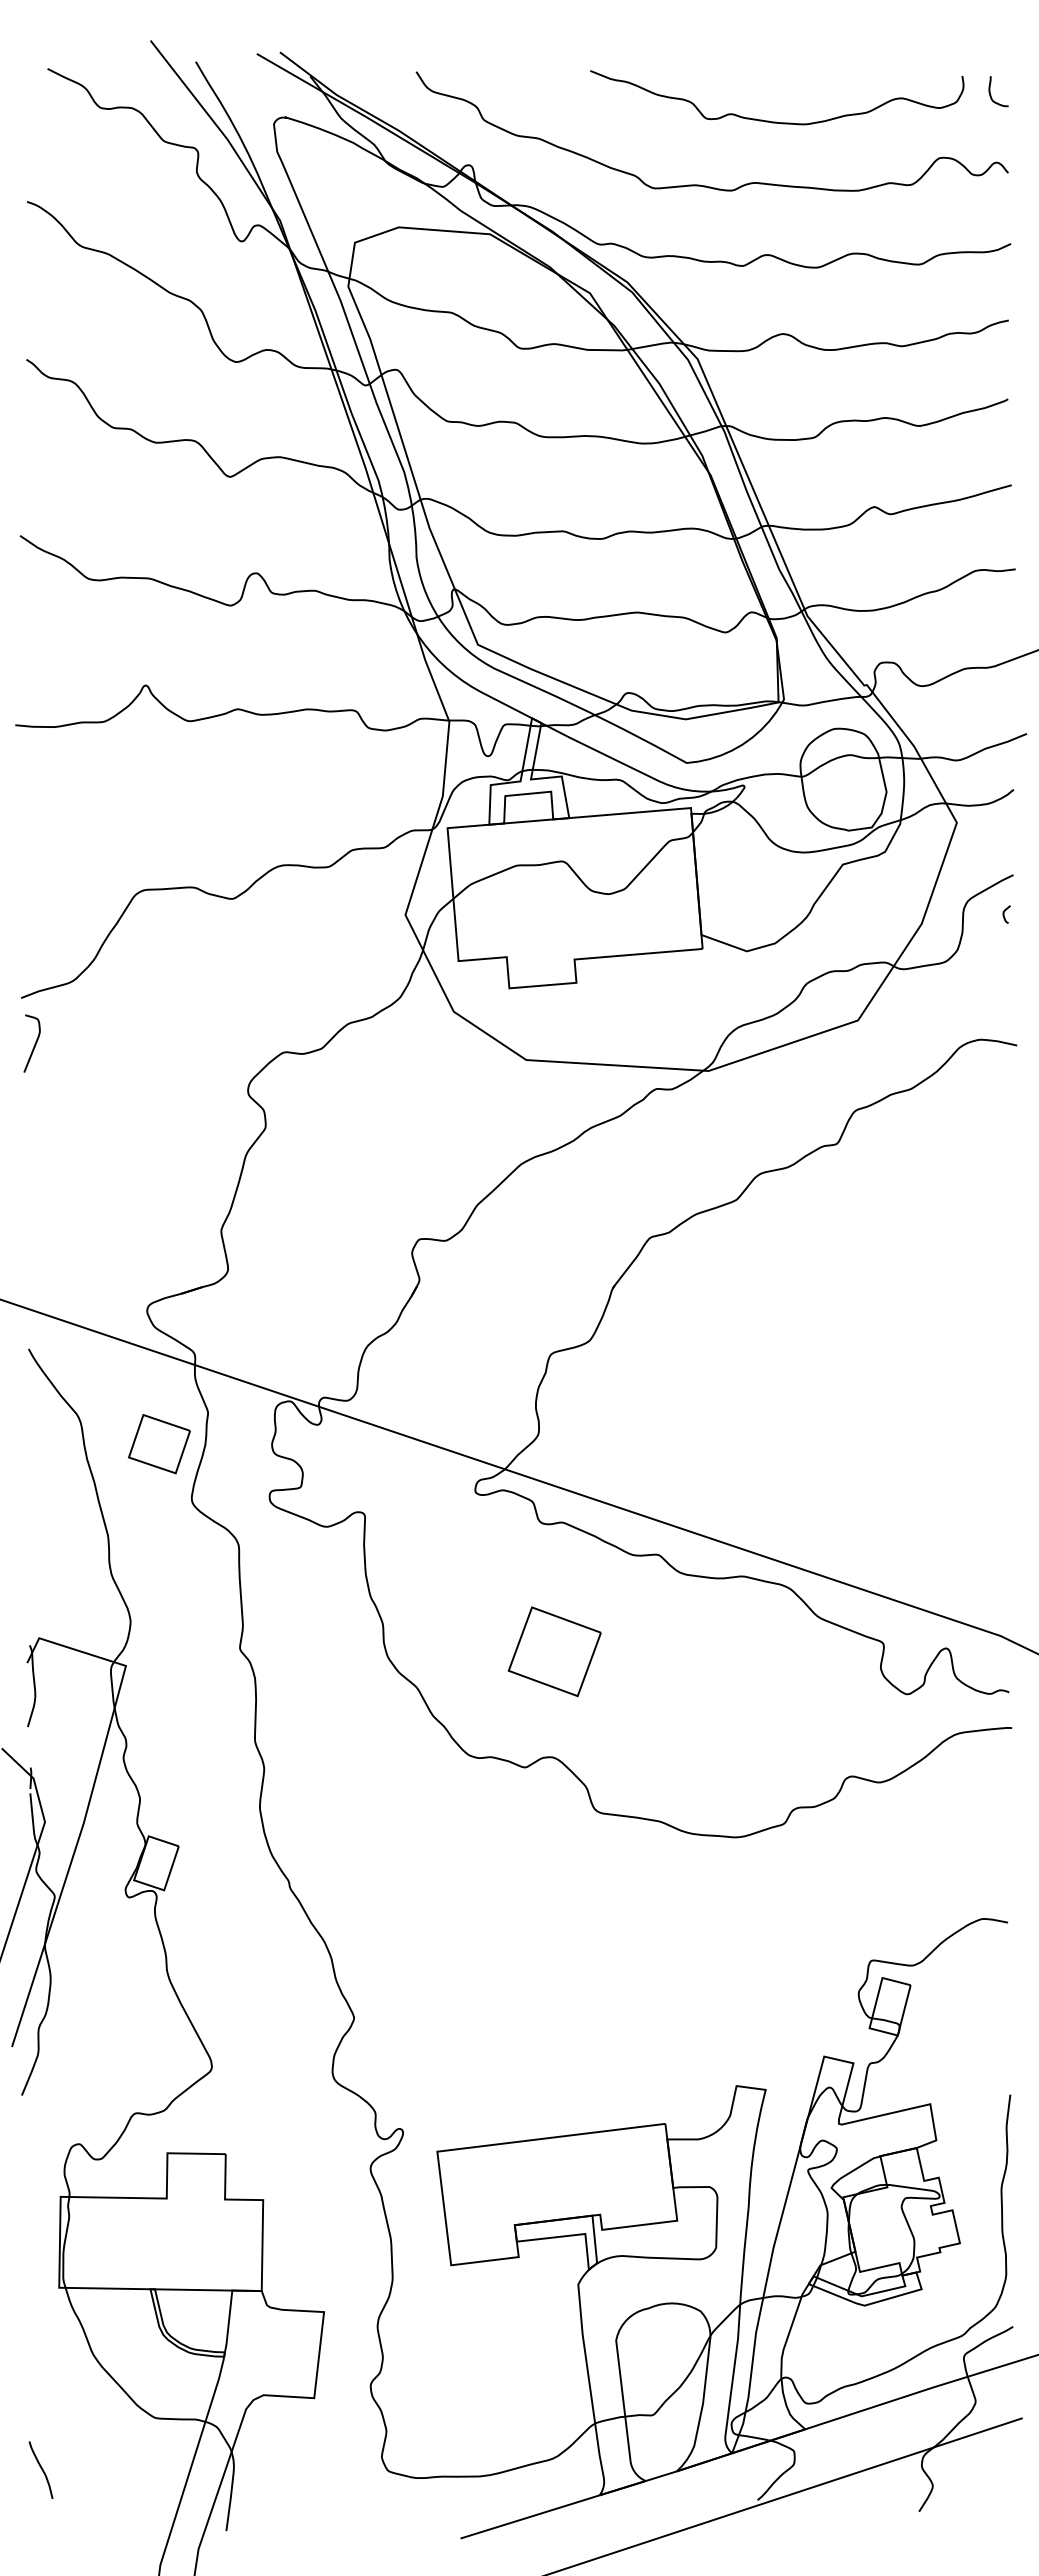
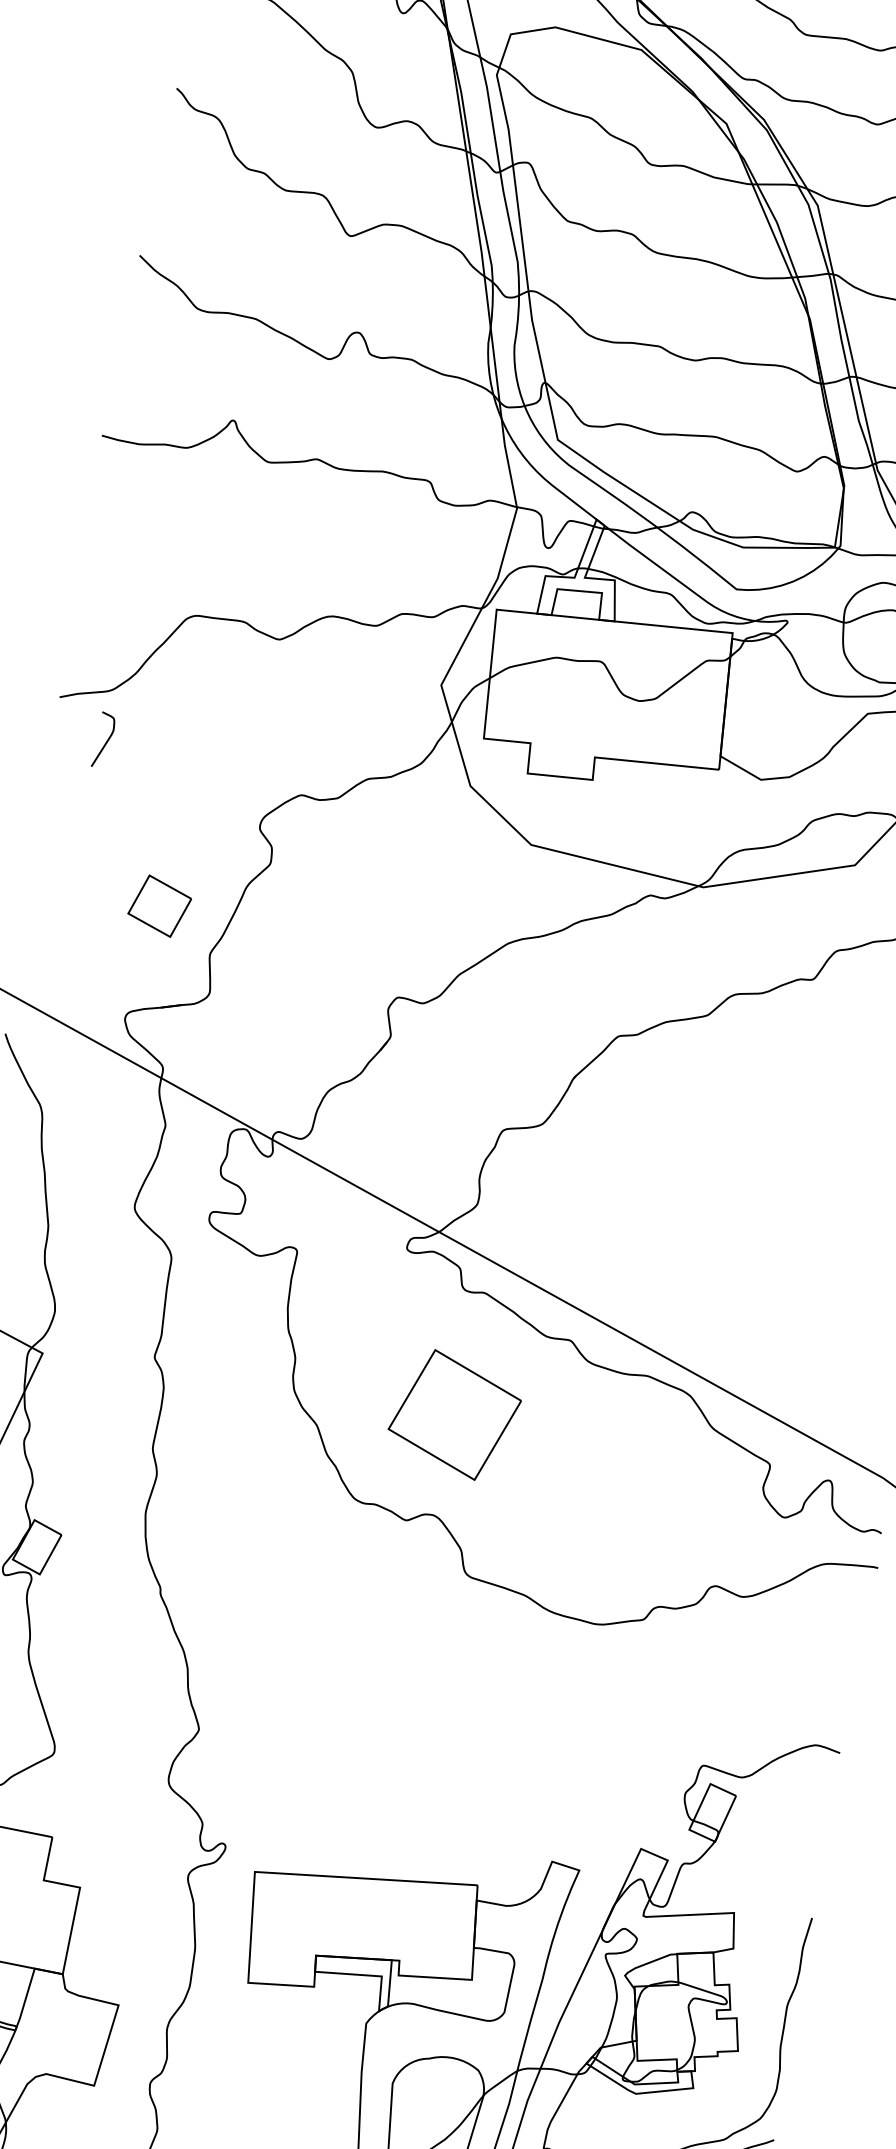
curve: (34, 1043) -> (106, 740), moved
part: (159, 1444) -> (159, 906), moved
part: (554, 1651) -> (454, 1414), size x1.4

